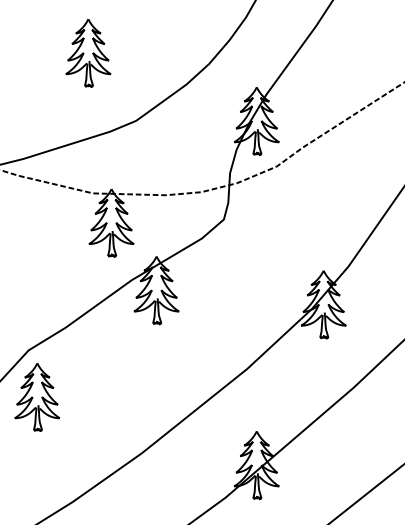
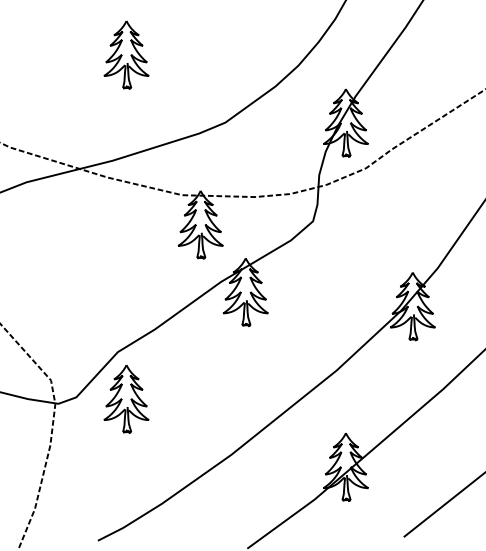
part: (88, 52) -> (126, 54), moved

